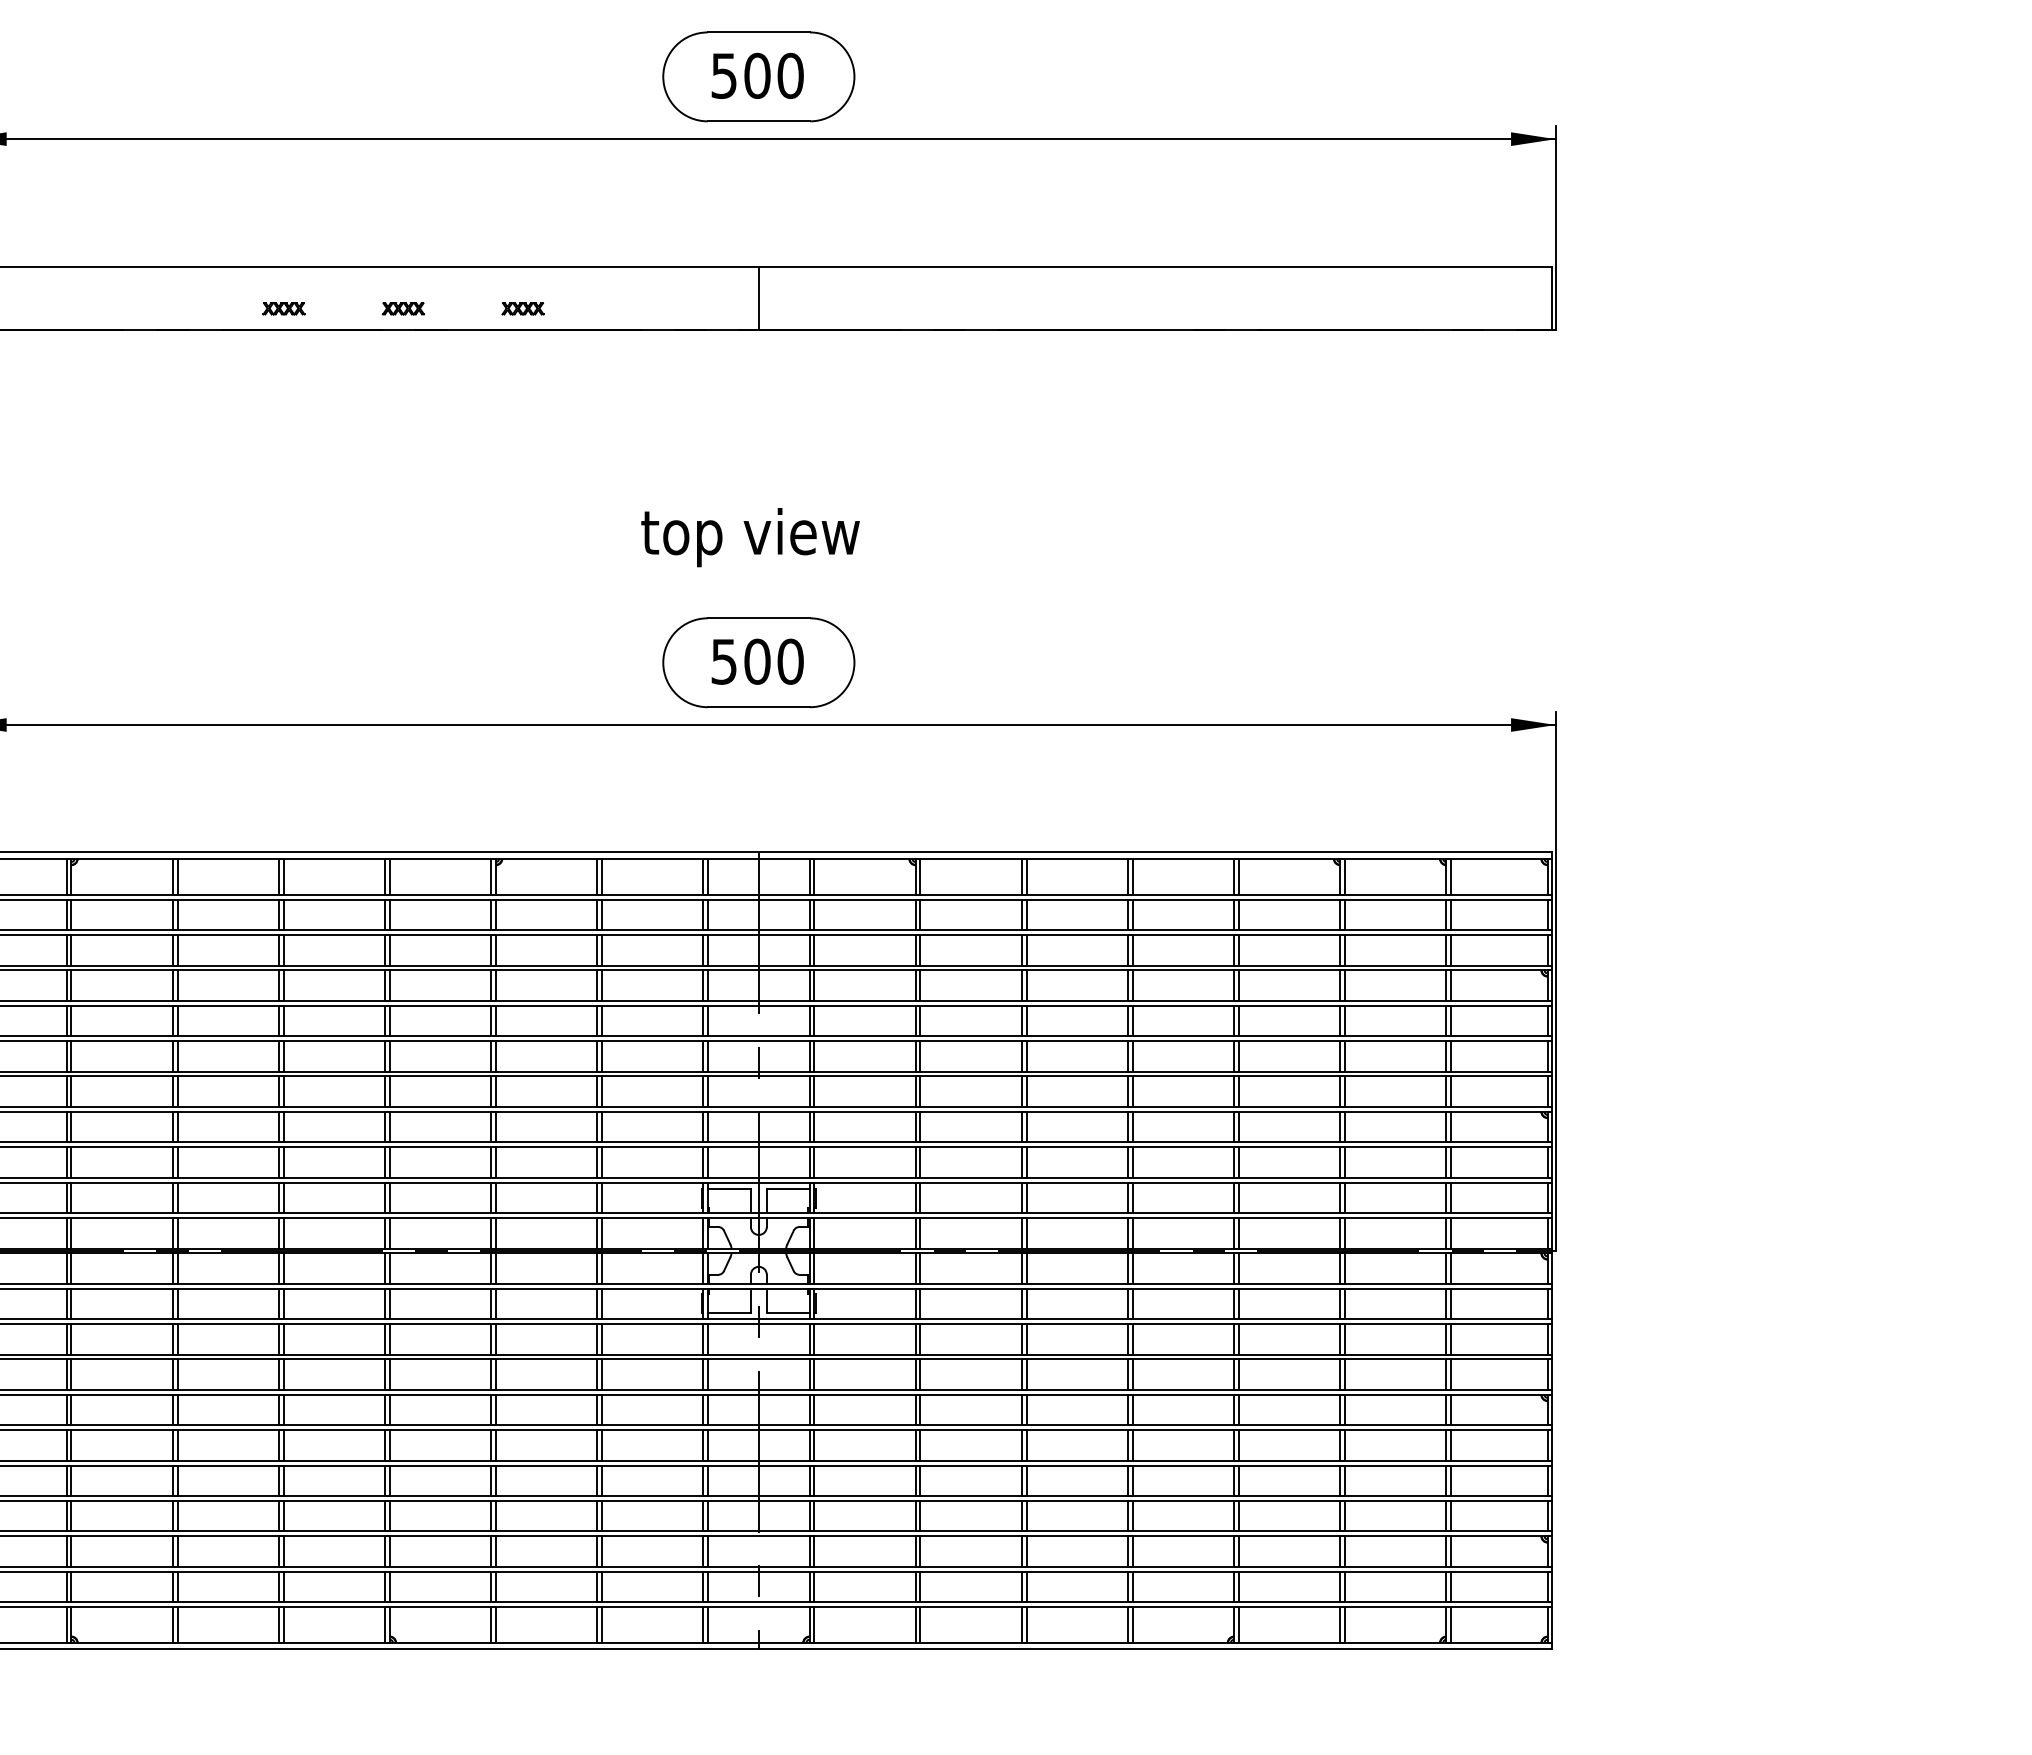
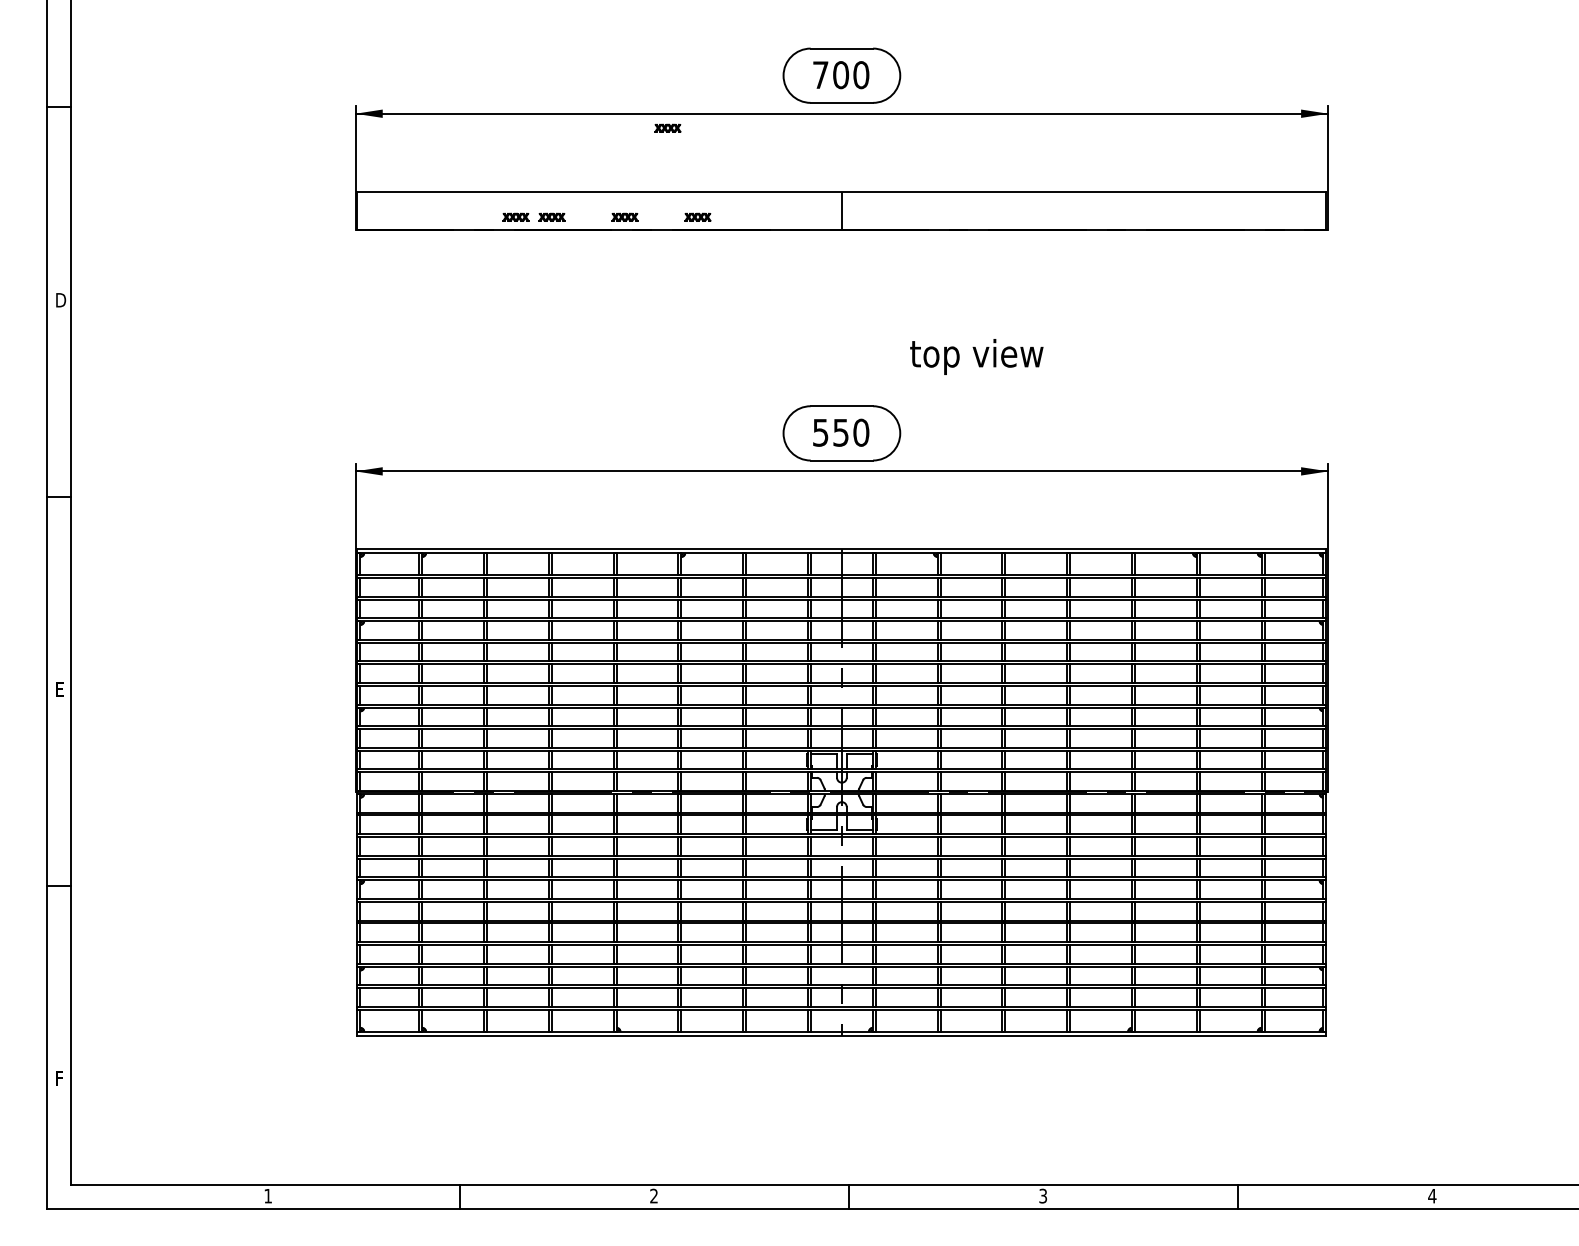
text: (723, 76) -> (820, 75), 500 -> 700
part: (473, 161) -> (667, 127), added
part: (224, 307) -> (515, 216), added
text: (750, 536) -> (976, 356), moved
text: (758, 661) -> (841, 432), 500 -> 550

